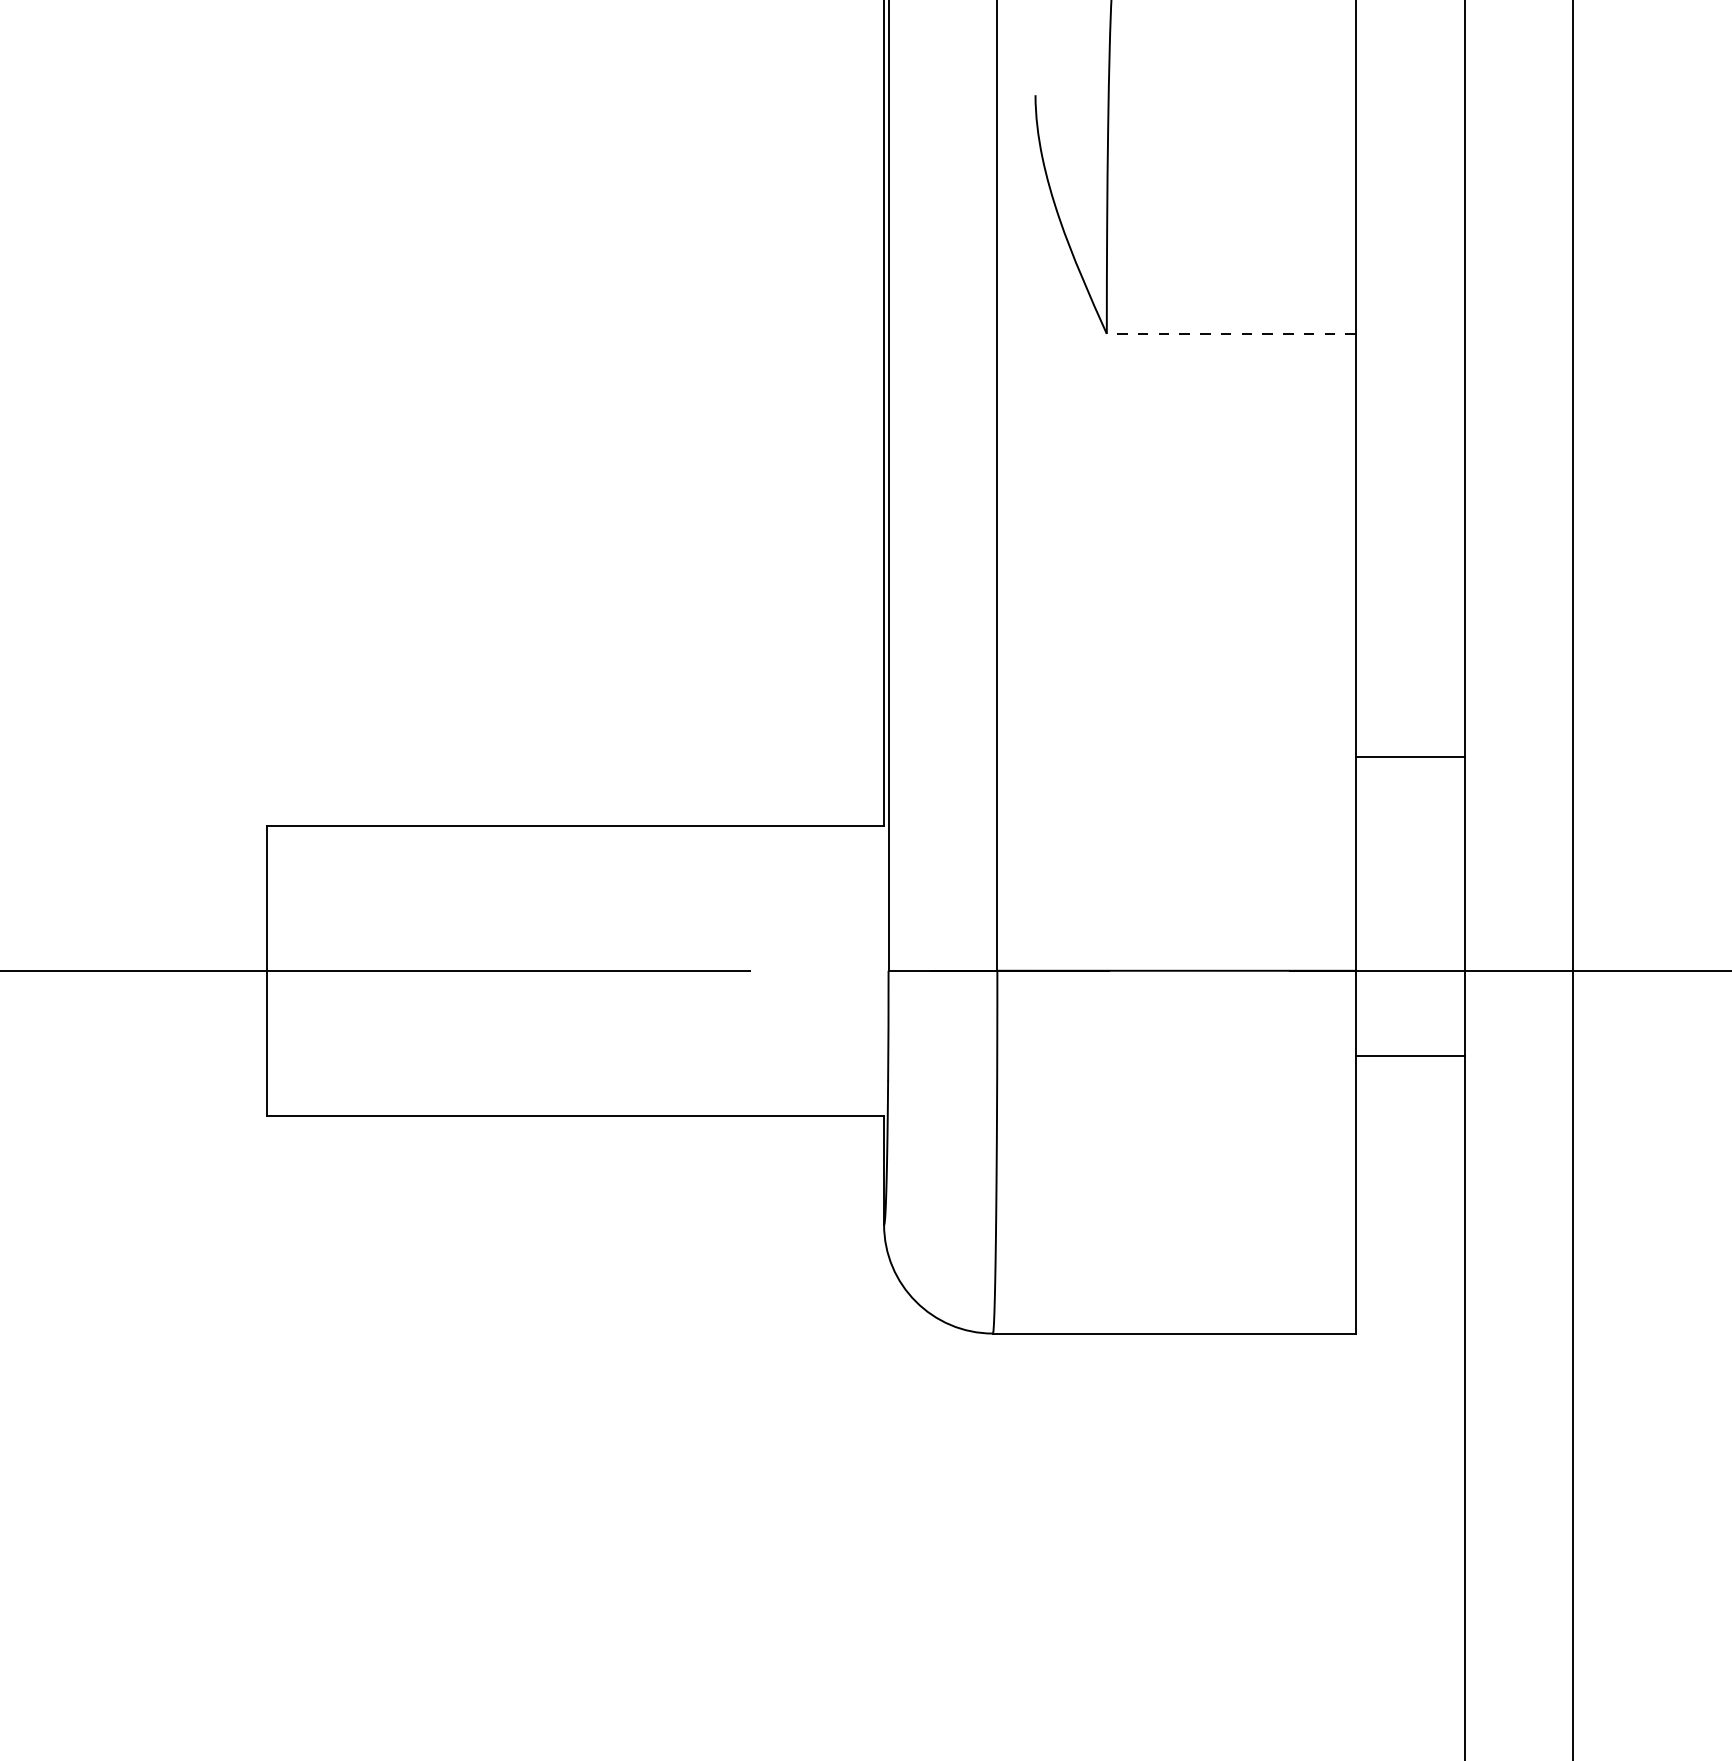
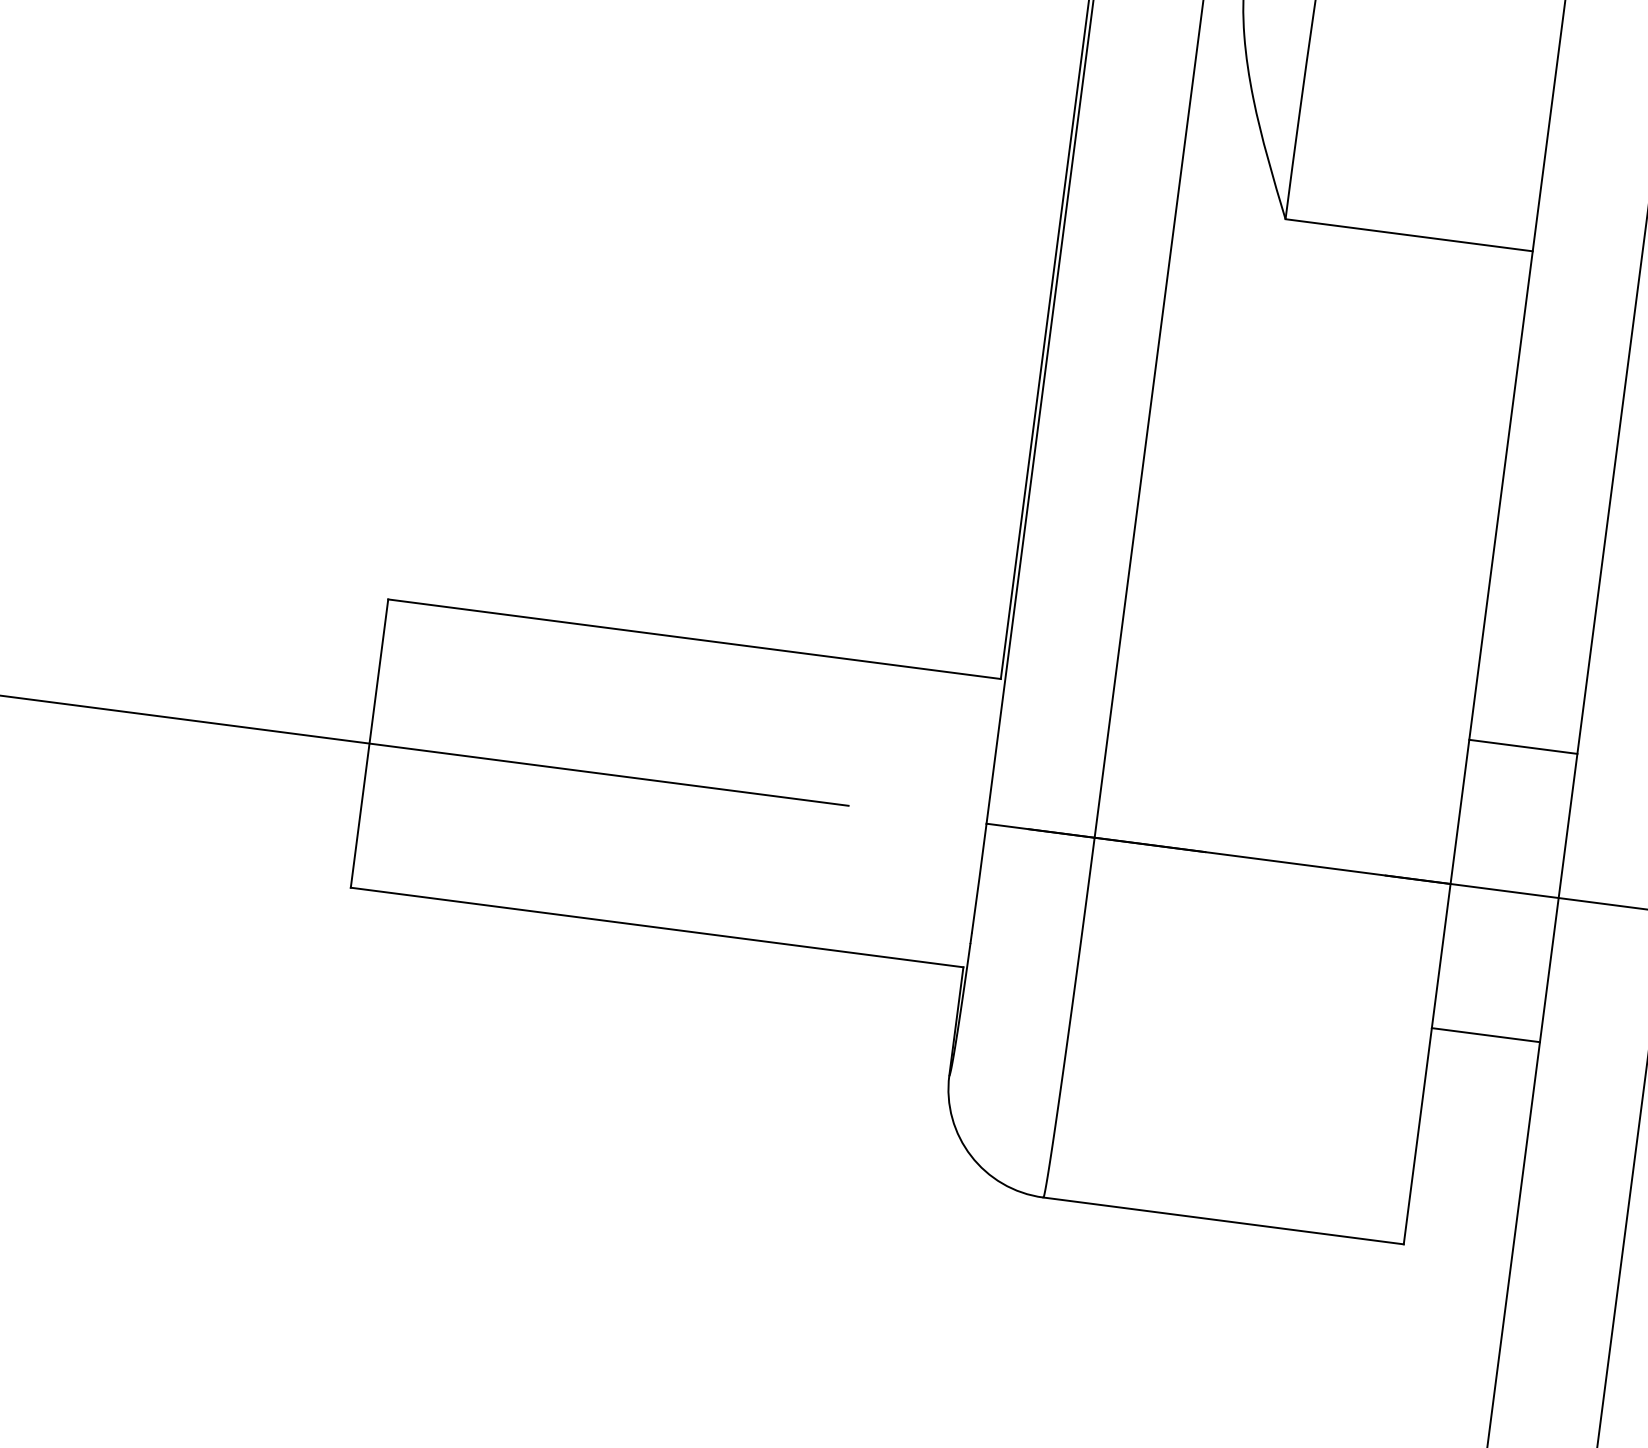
line: (1230, 333) -> (1408, 234), dashed -> solid
line: (1409, 756) -> (1522, 746), moved
line: (1409, 1055) -> (1485, 1034), moved

